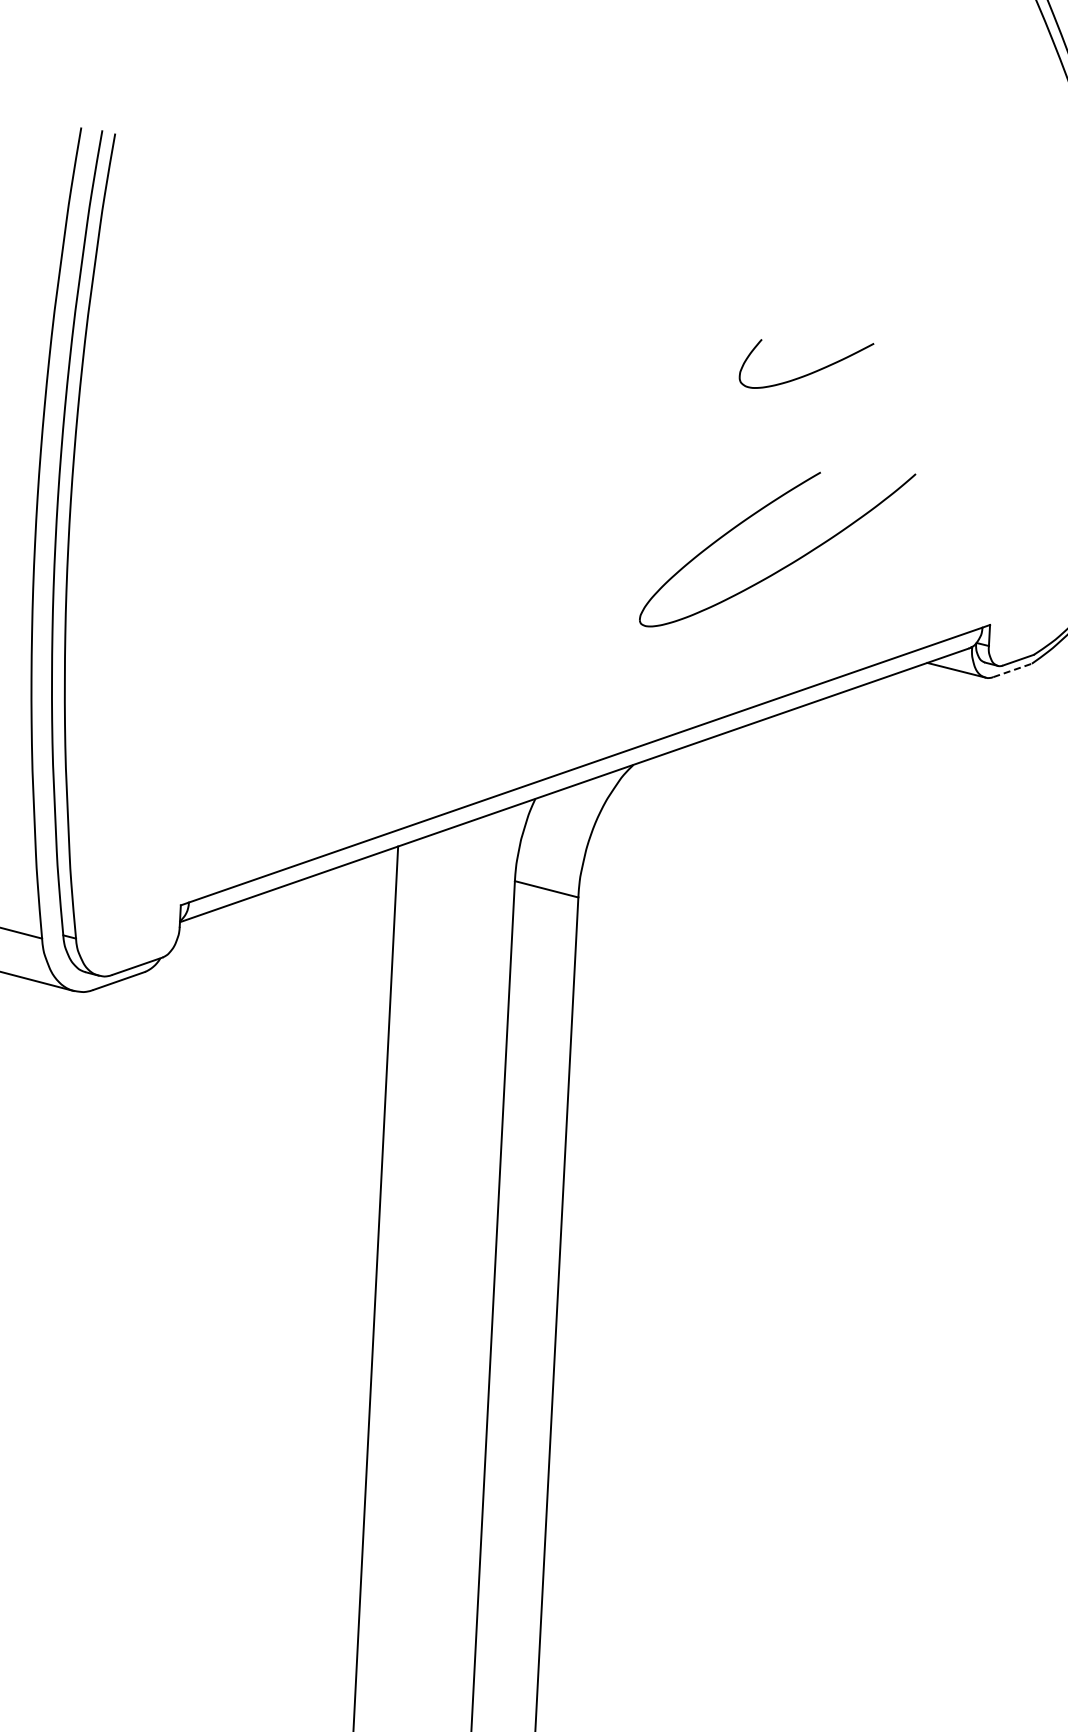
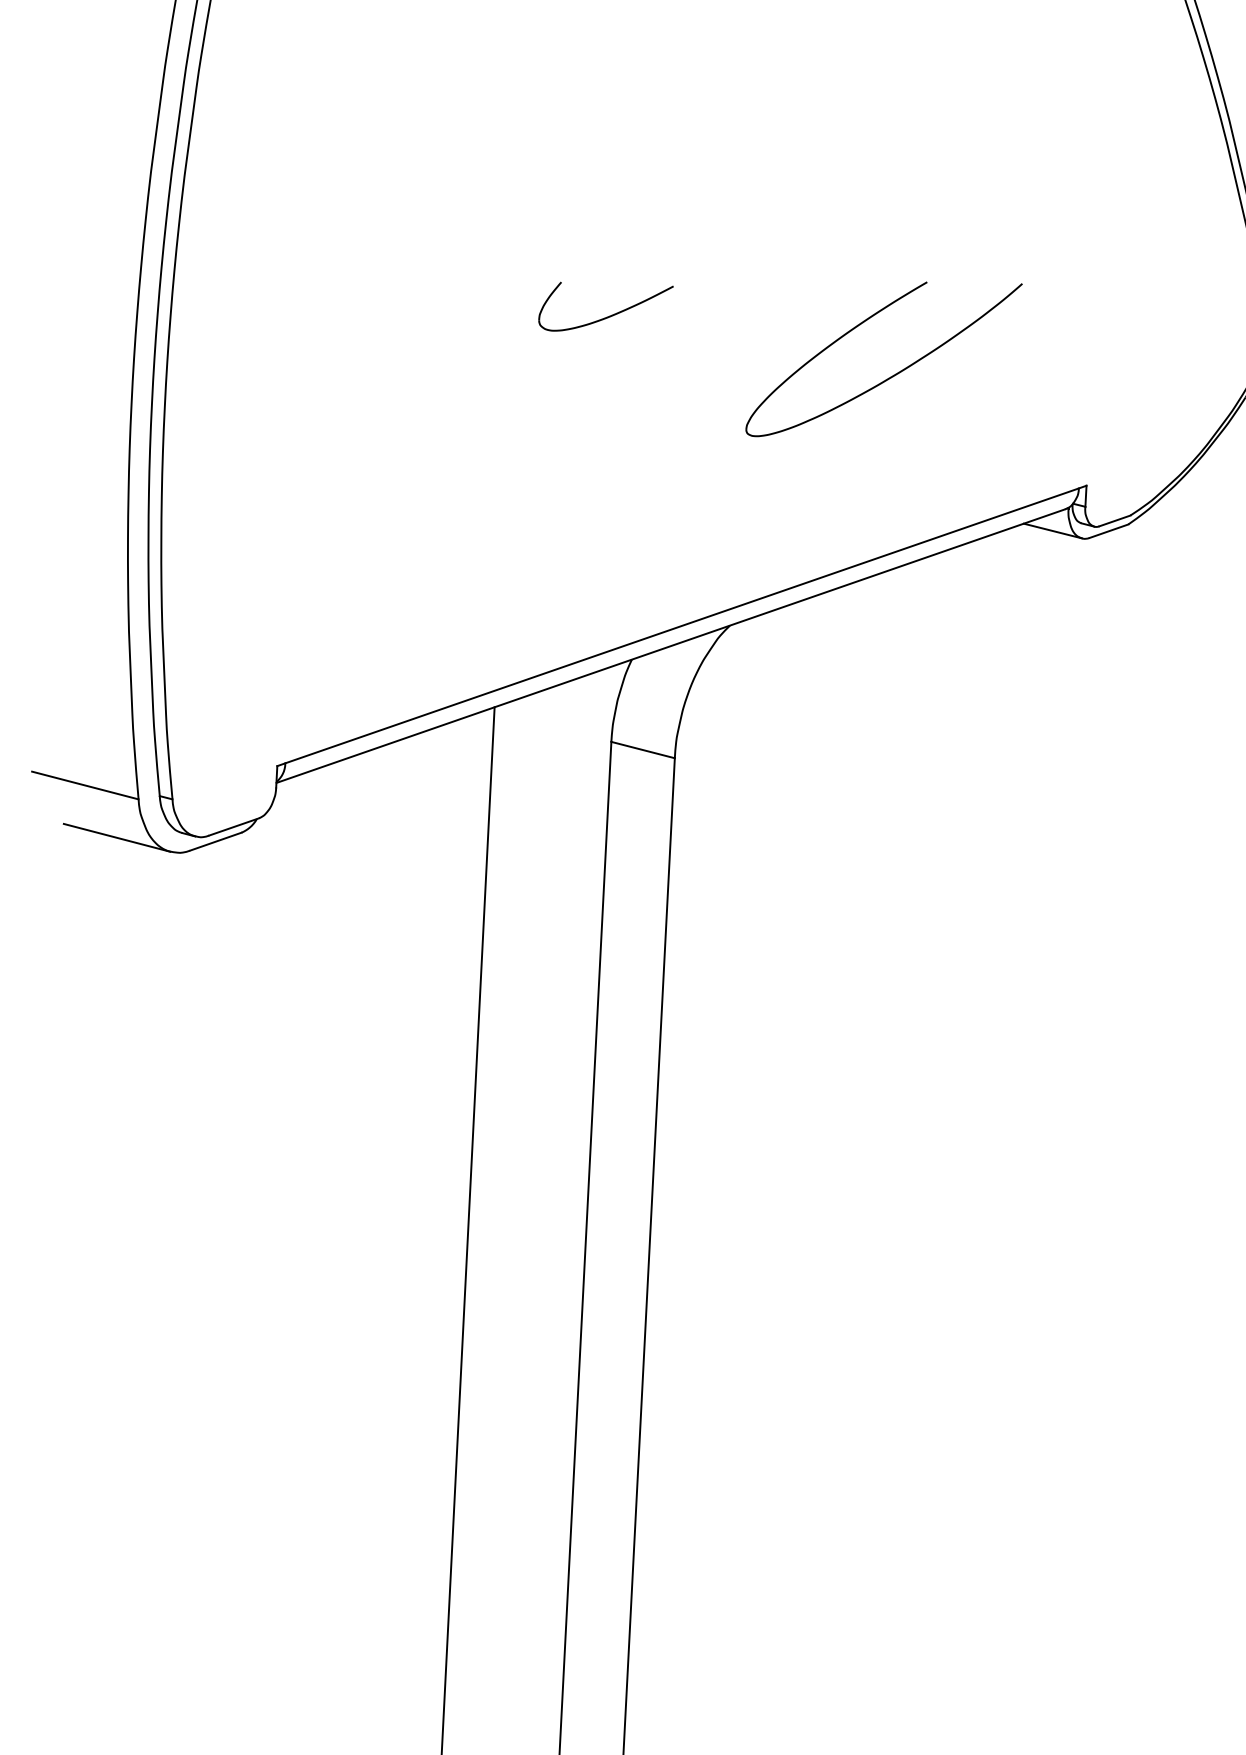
part: (810, 372) -> (609, 315), moved
part: (786, 565) -> (892, 375), moved
line: (1013, 670) -> (1109, 531), dashed -> solid

